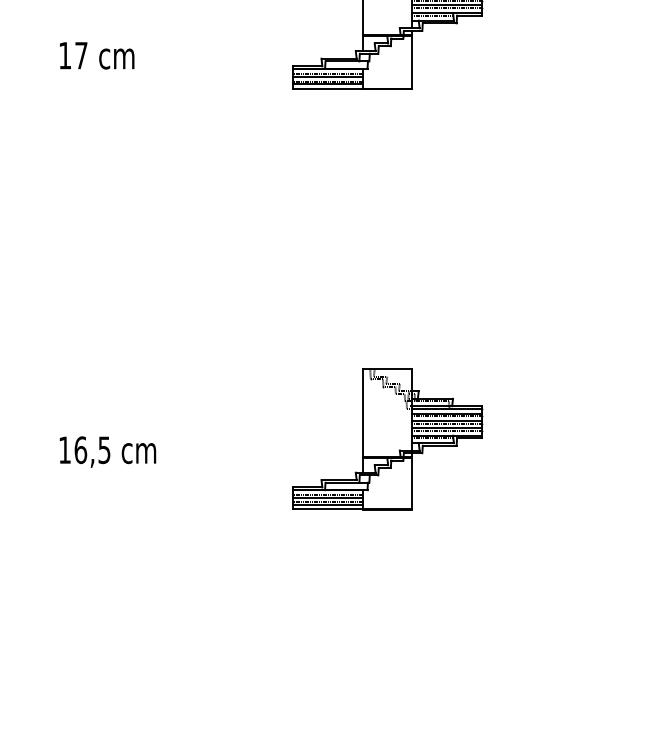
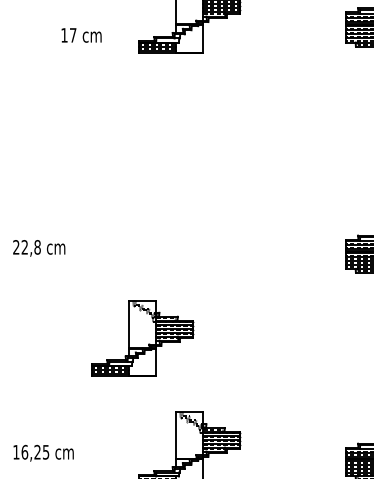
text: (96, 55) -> (81, 35), moved
part: (387, 439) -> (142, 338), moved
text: (83, 450) -> (26, 247), 16,5 -> 22,8

